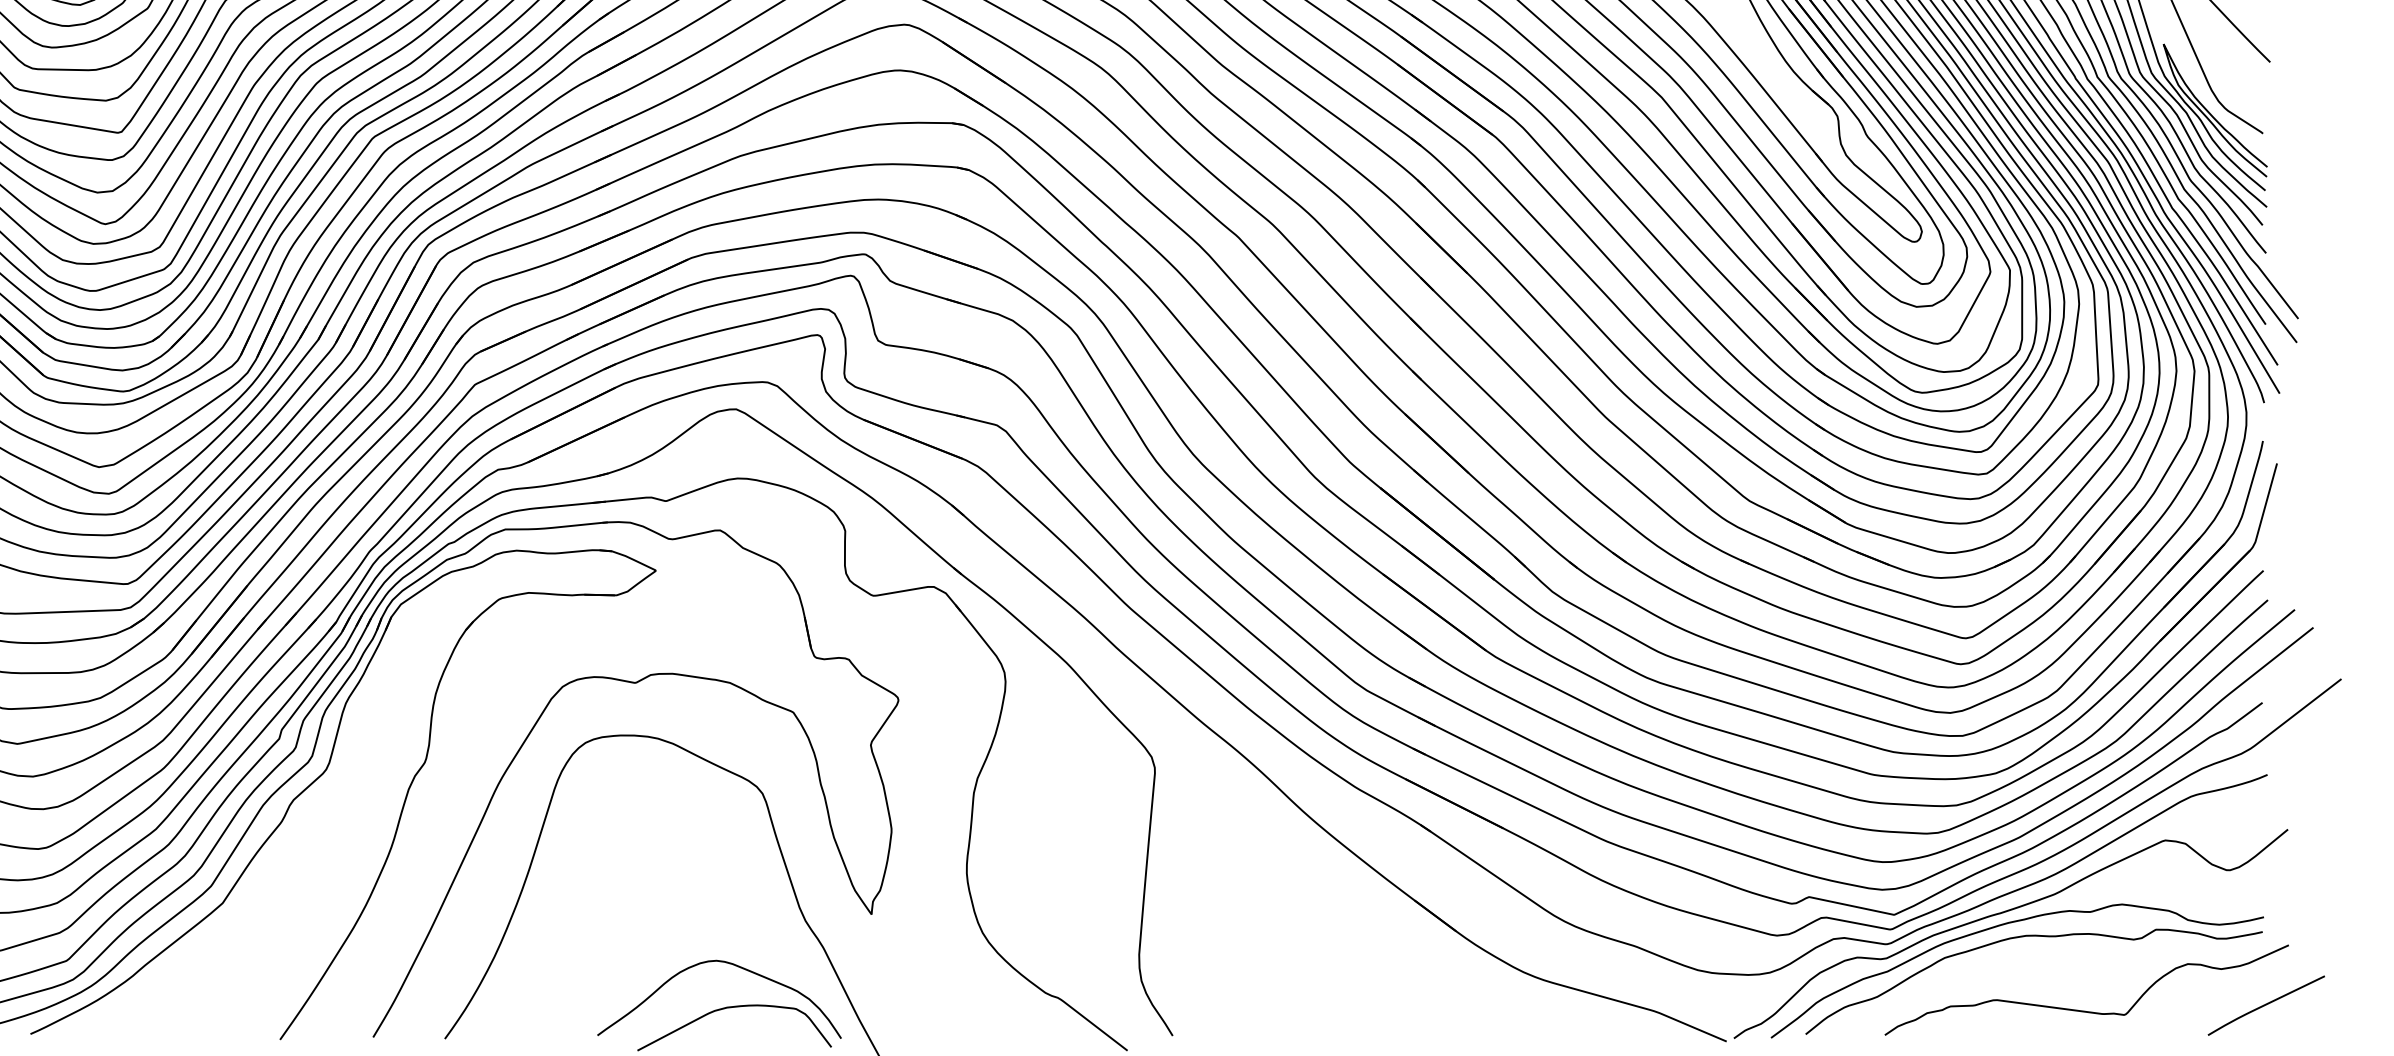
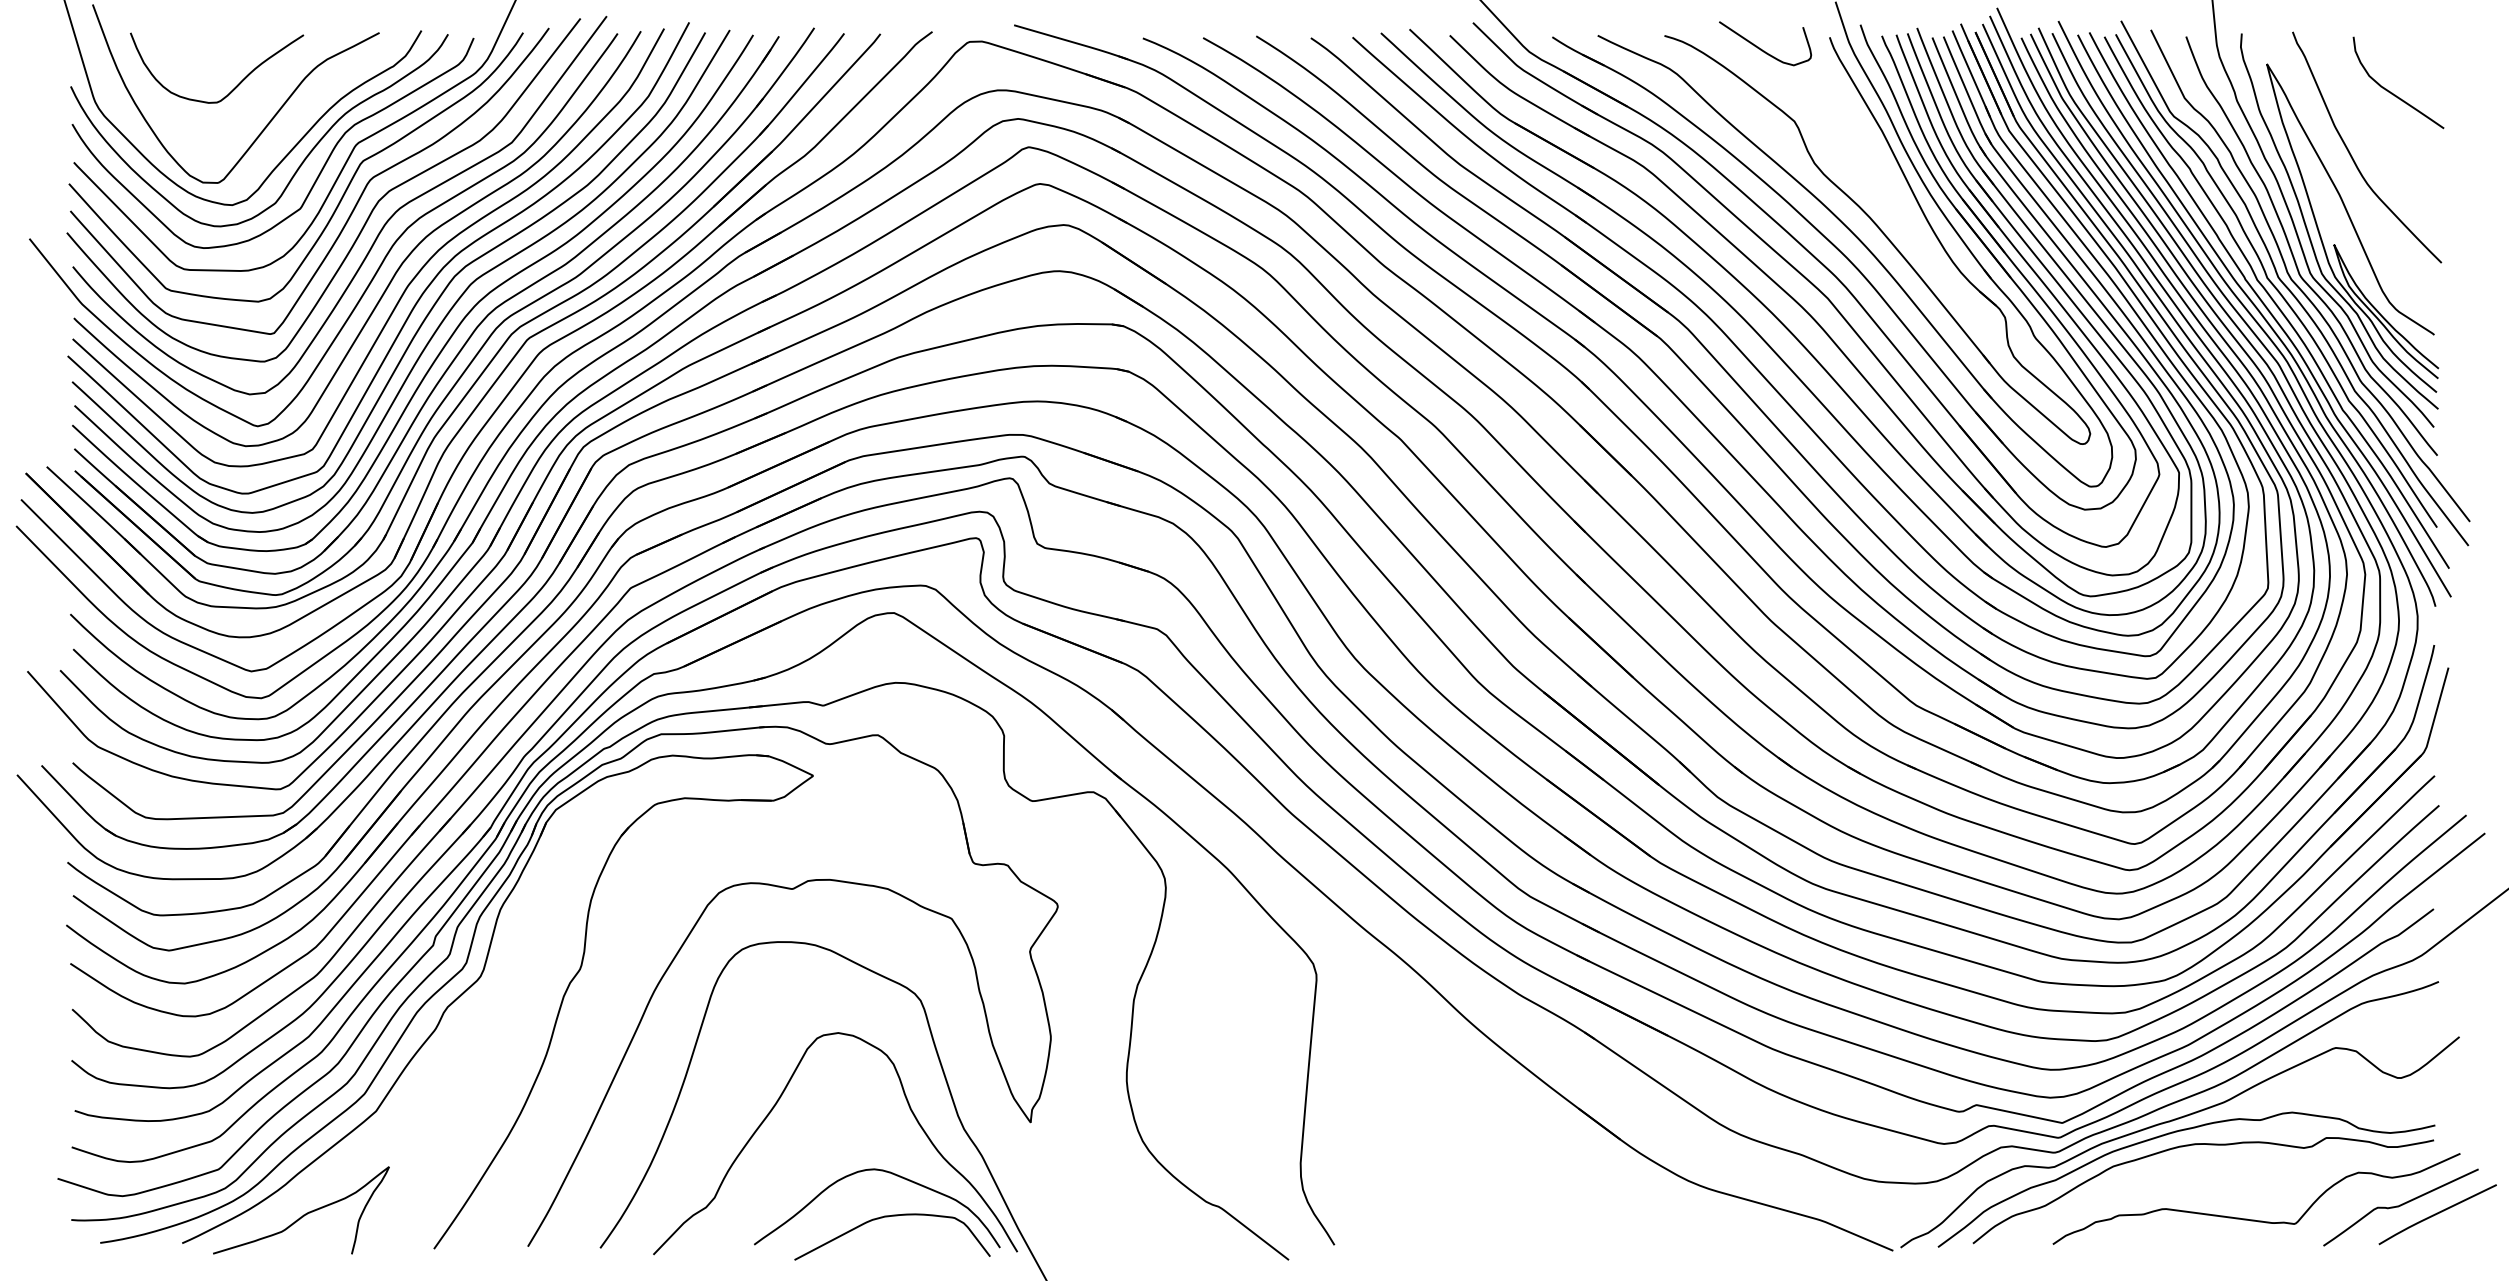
curve: (620, 895) -> (777, 1103), added
curve: (2229, 997) -> (2400, 1206), added
curve: (150, 1005) -> (303, 1214), added

